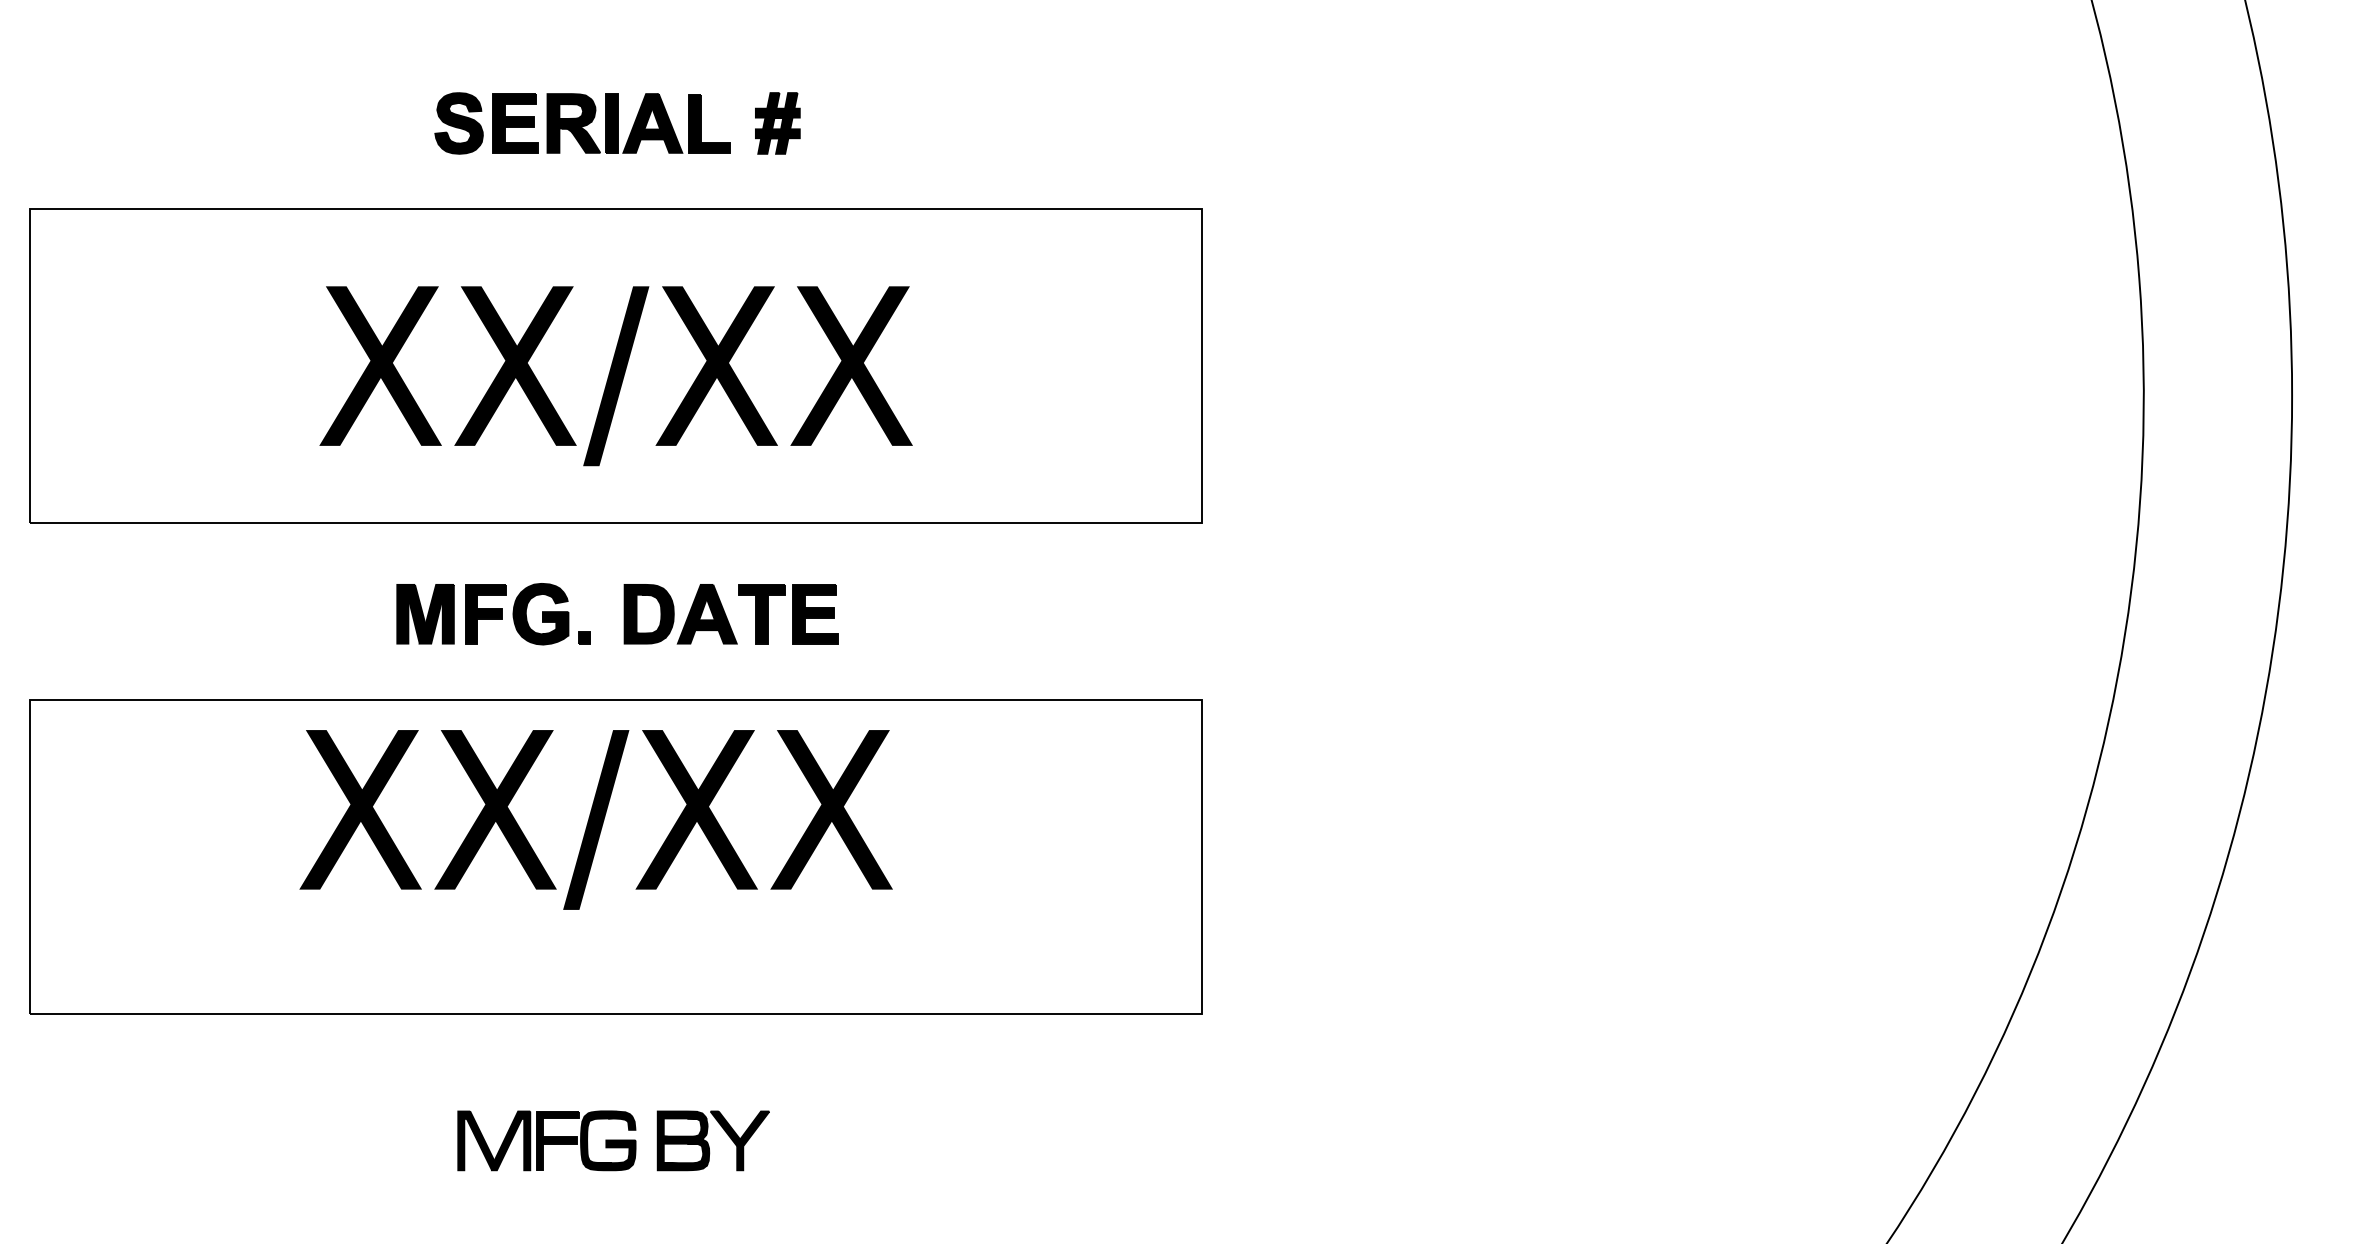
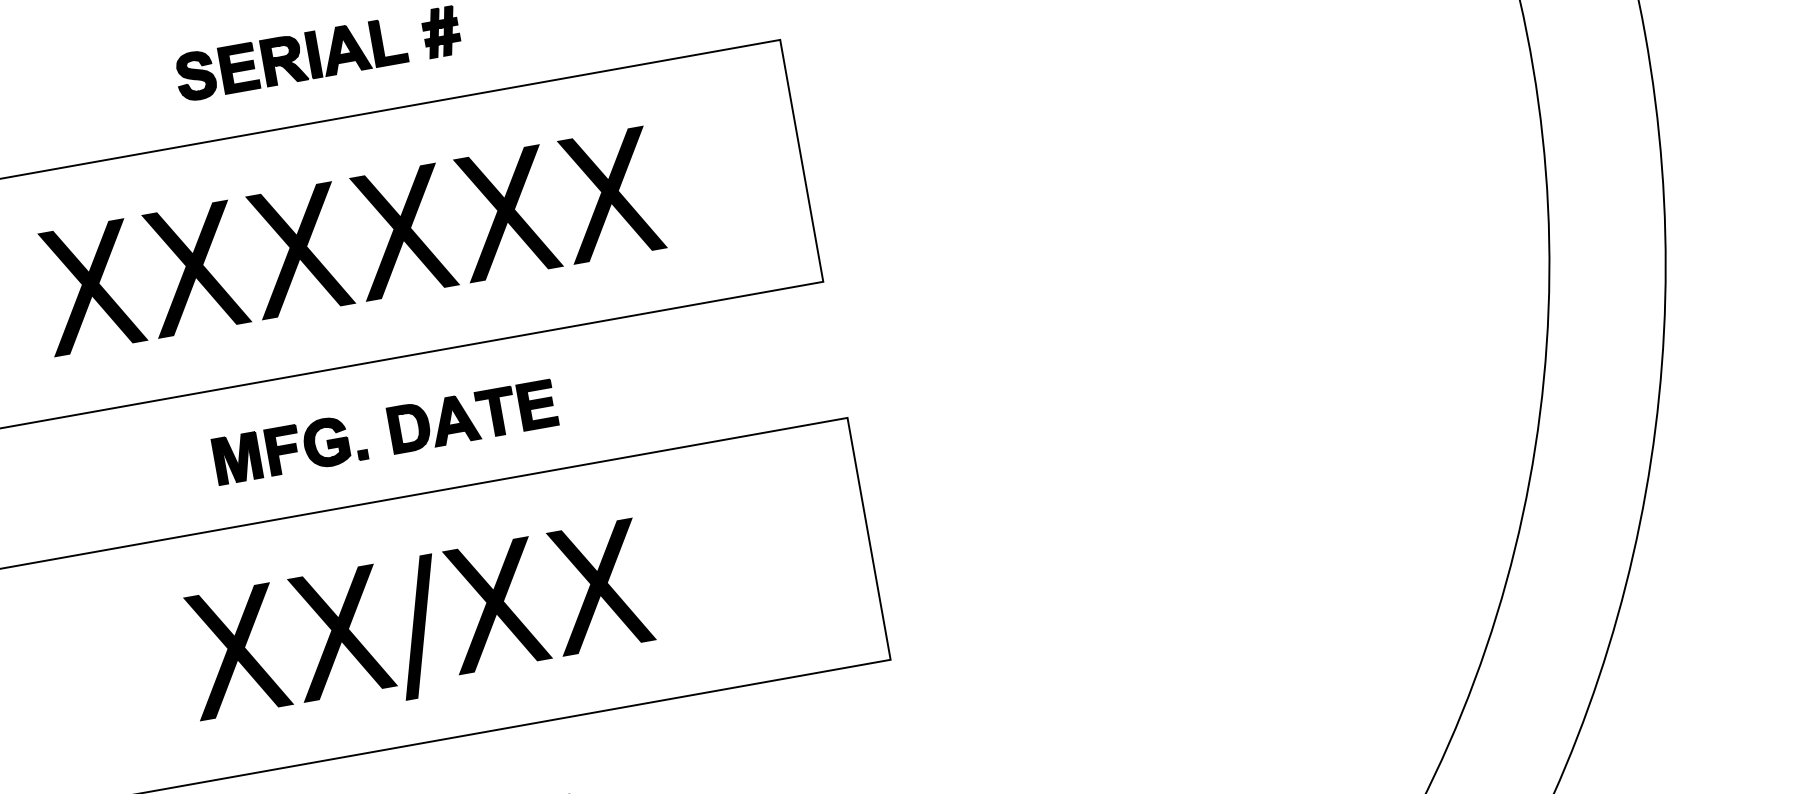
text: (615, 376) -> (351, 249), XX/XX -> XXXXXX
text: (595, 819) -> (418, 626), moved

